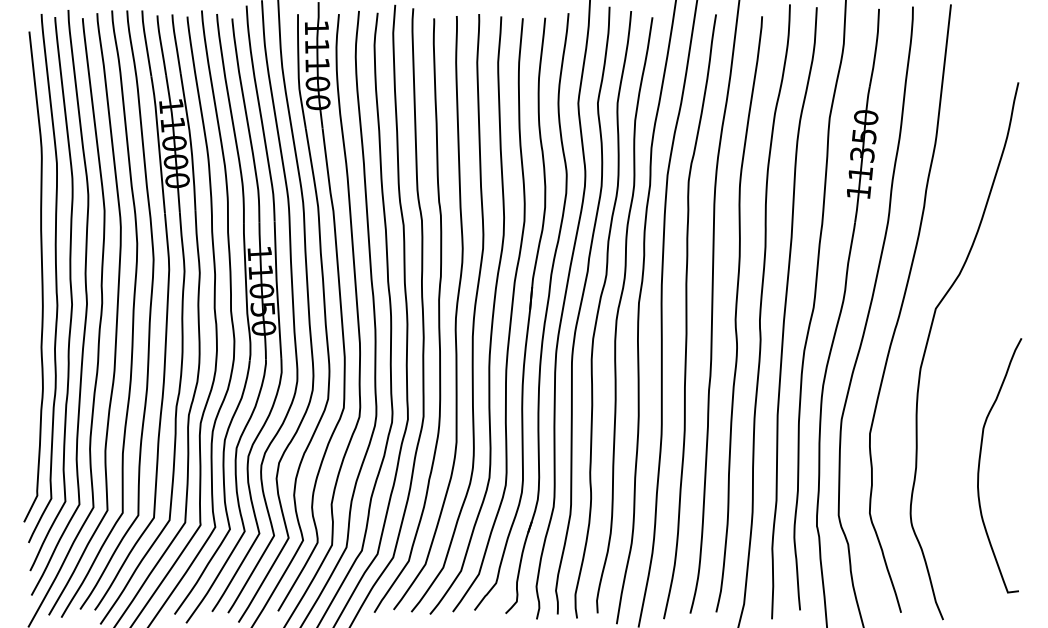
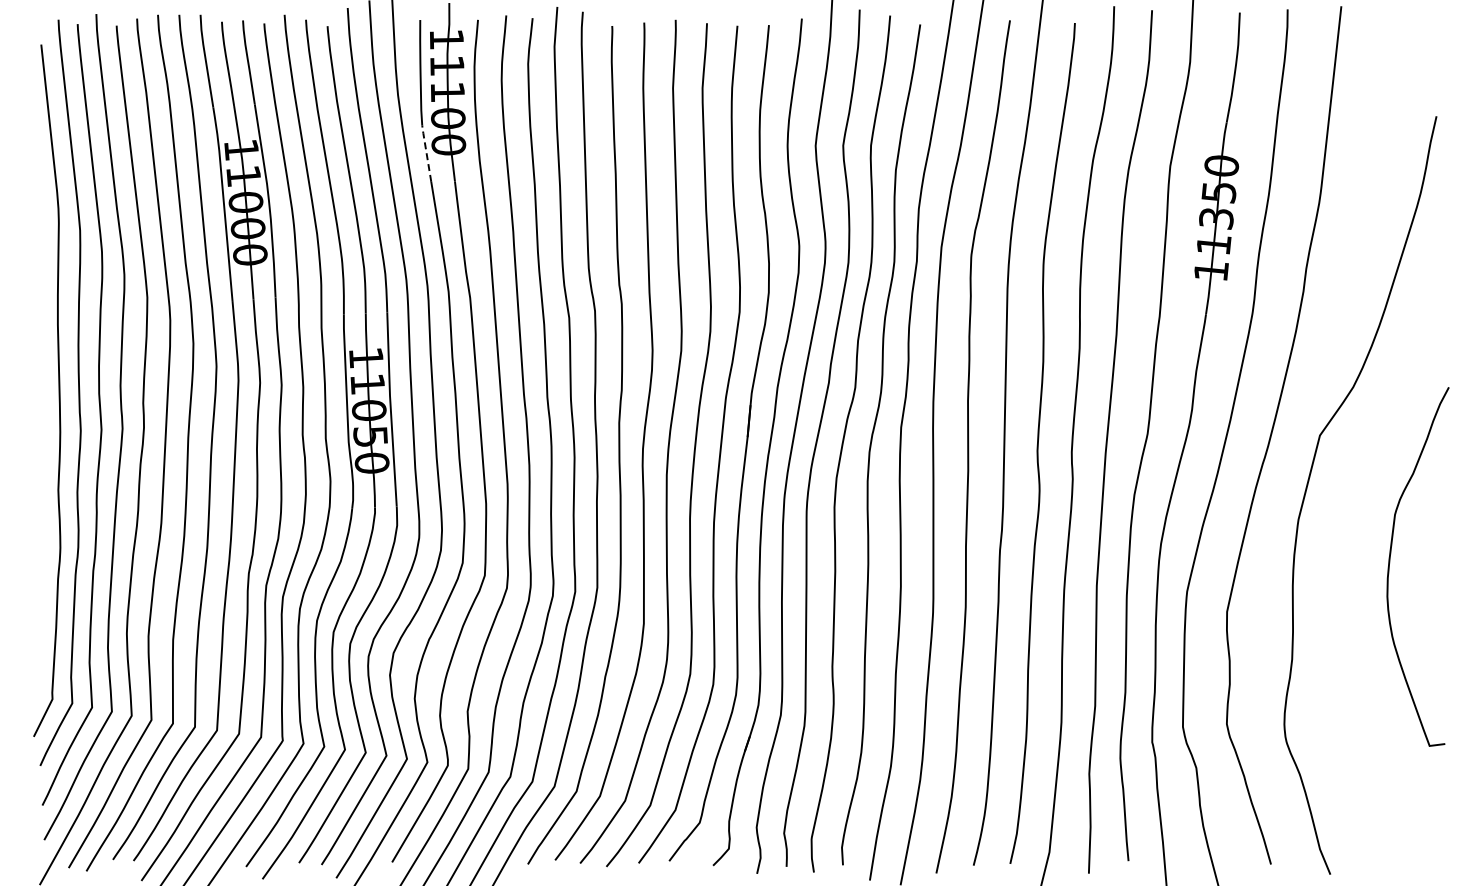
line: (302, 107) -> (426, 151), solid -> dashed
curve: (980, 462) -> (1390, 562), moved

